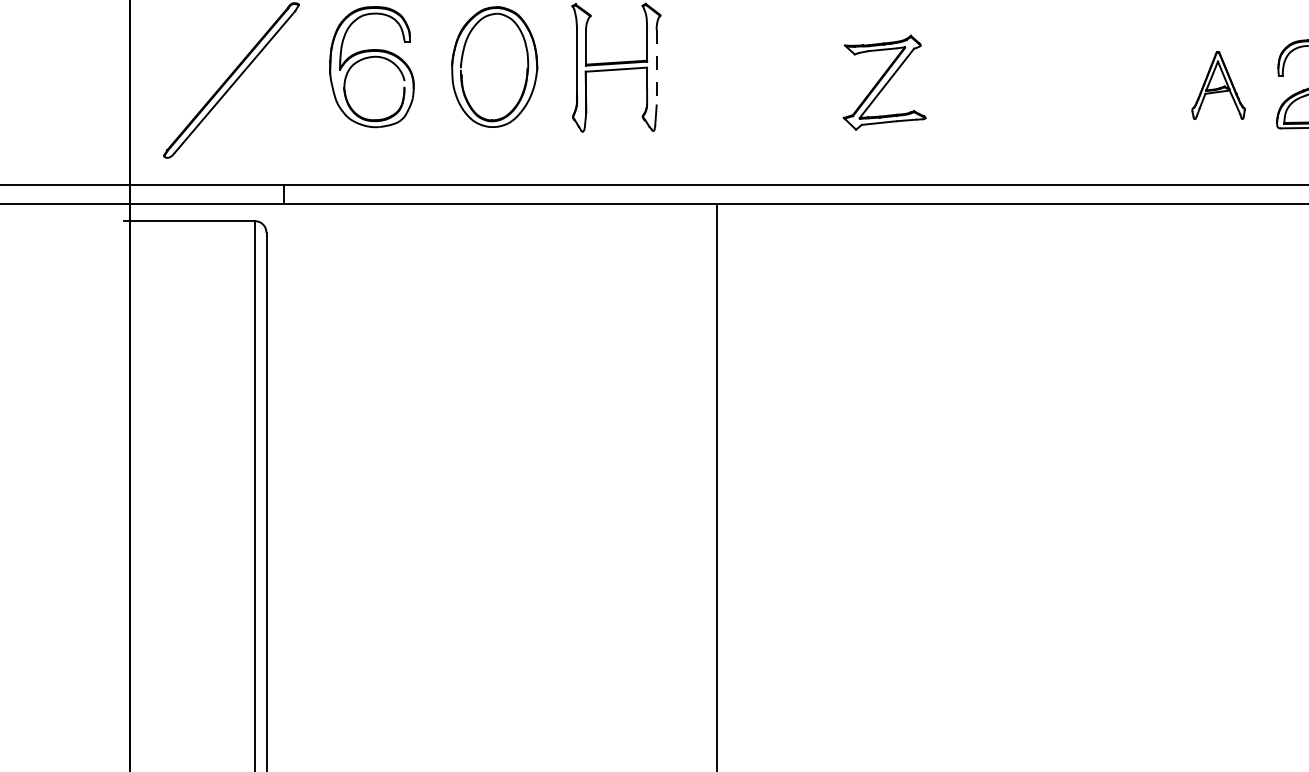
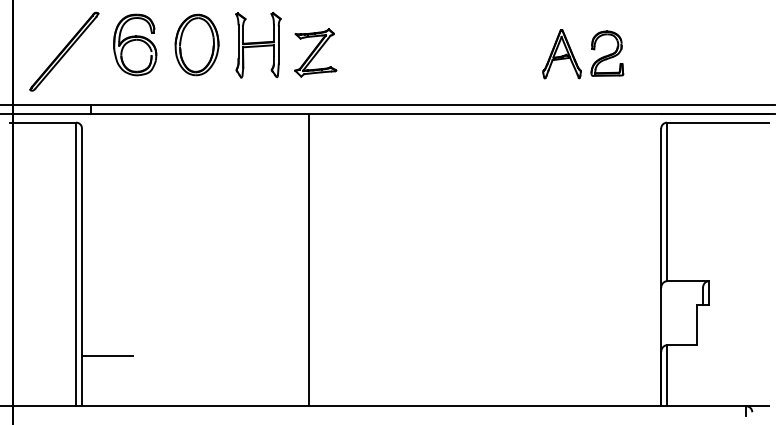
line: (656, 68) -> (278, 45), dashed -> solid
part: (884, 81) -> (315, 52), moved
part: (1217, 85) -> (561, 54), size x1.43
line: (316, 682) -> (107, 355), added

